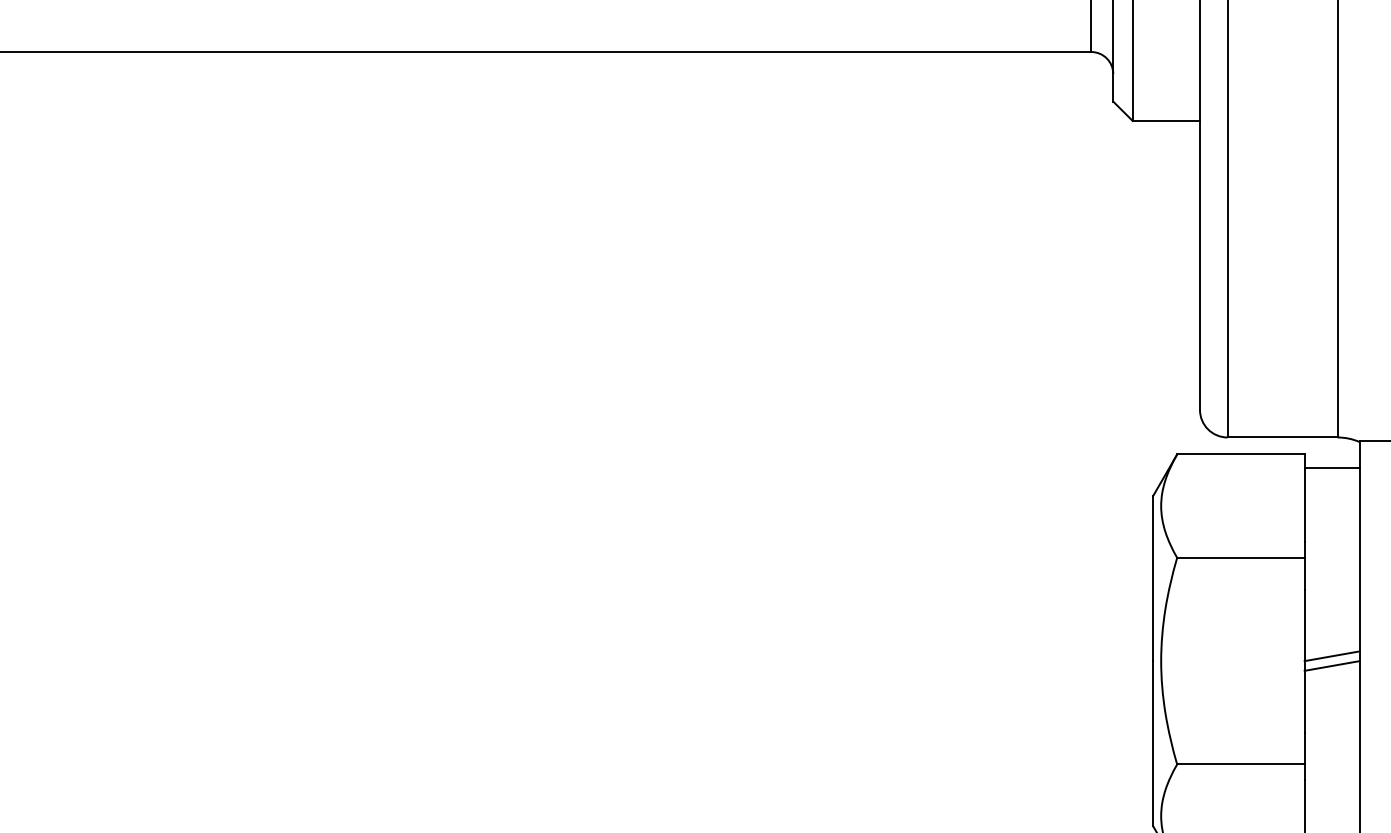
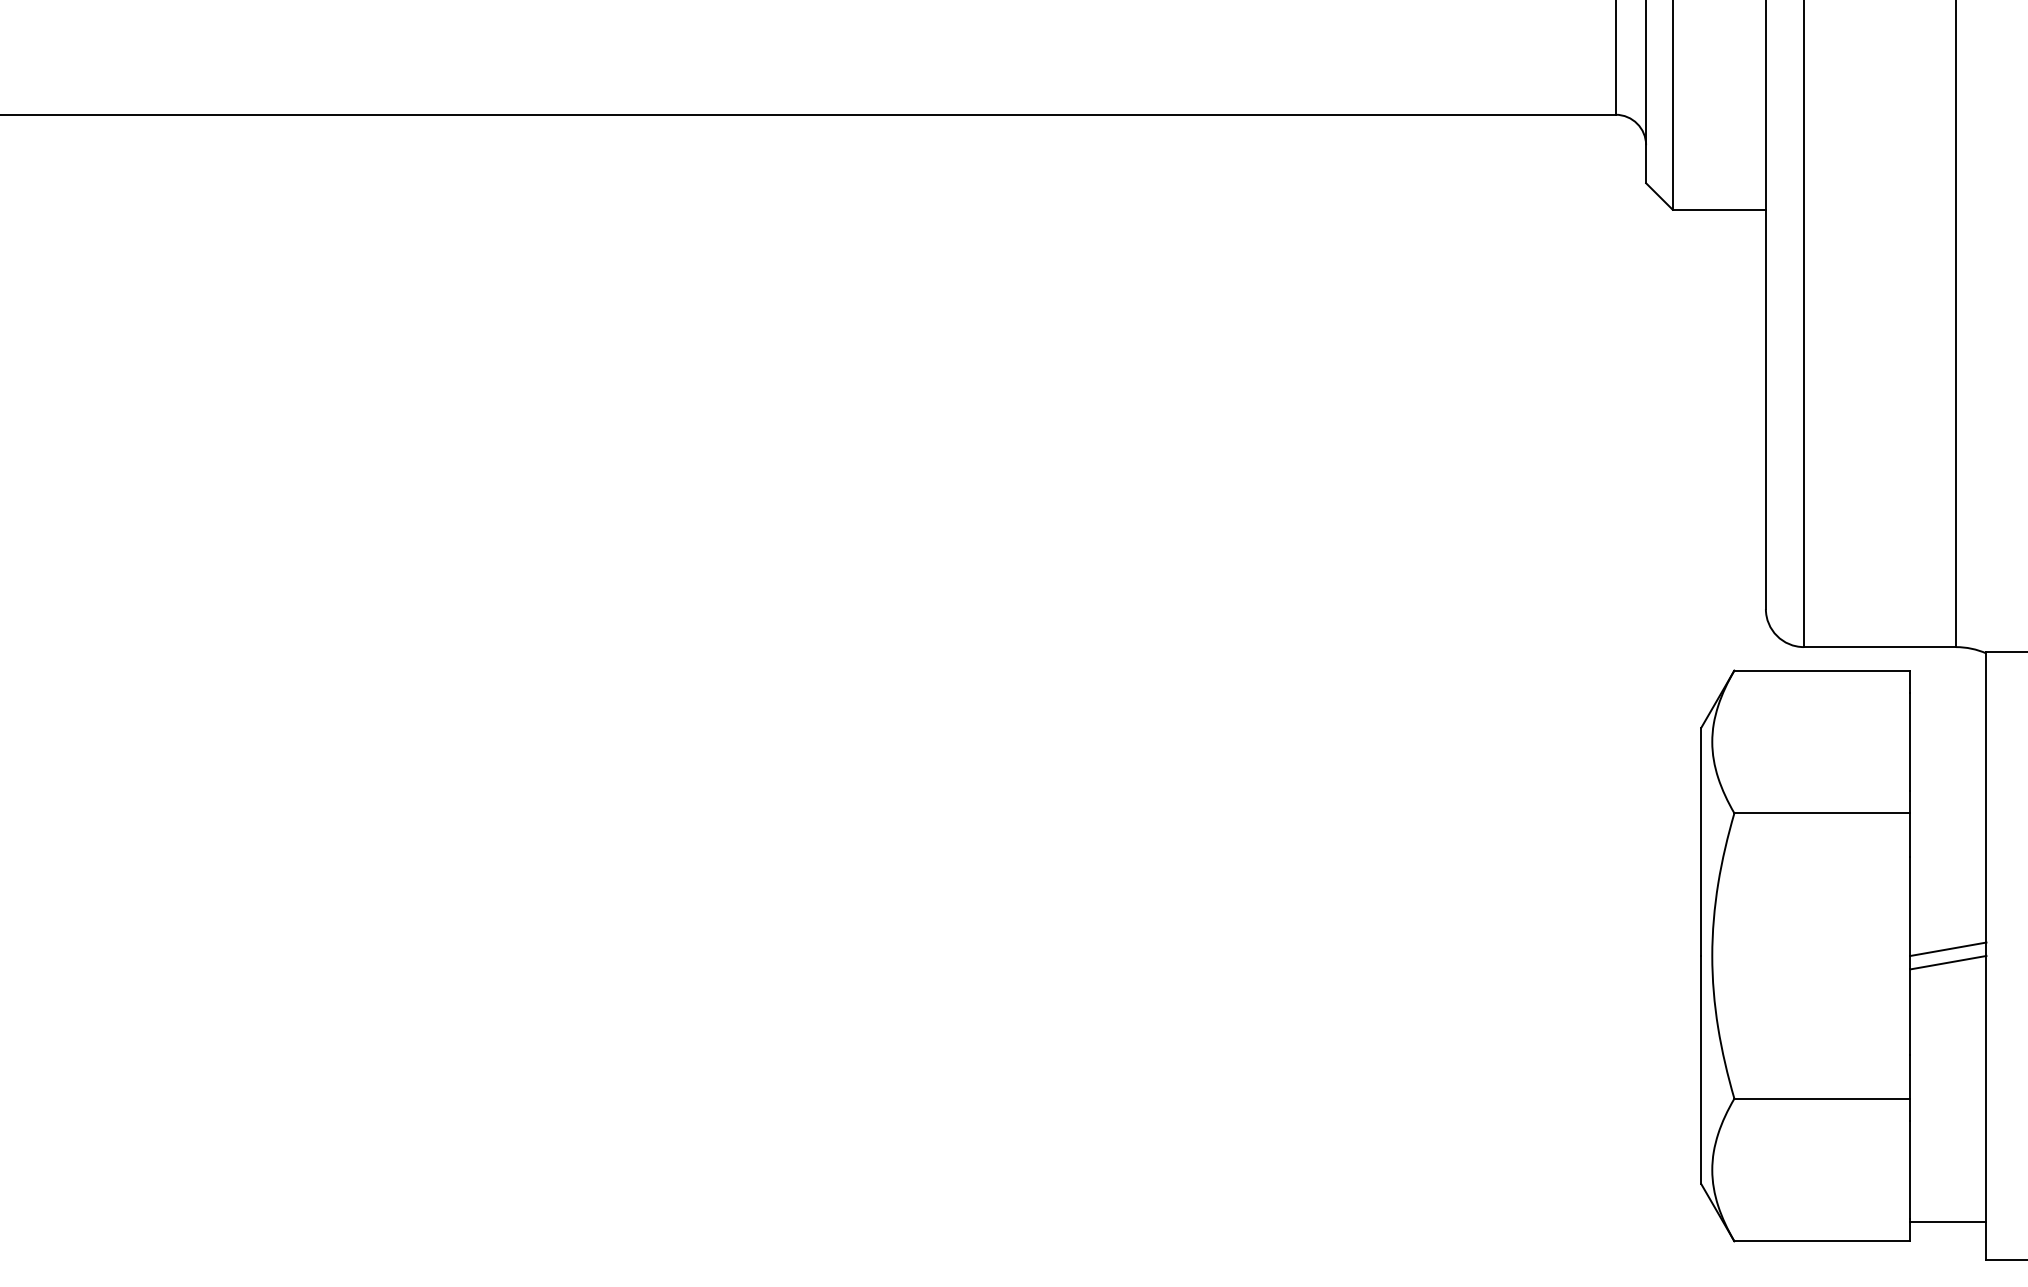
line: (1332, 468) -> (1948, 689), removed

